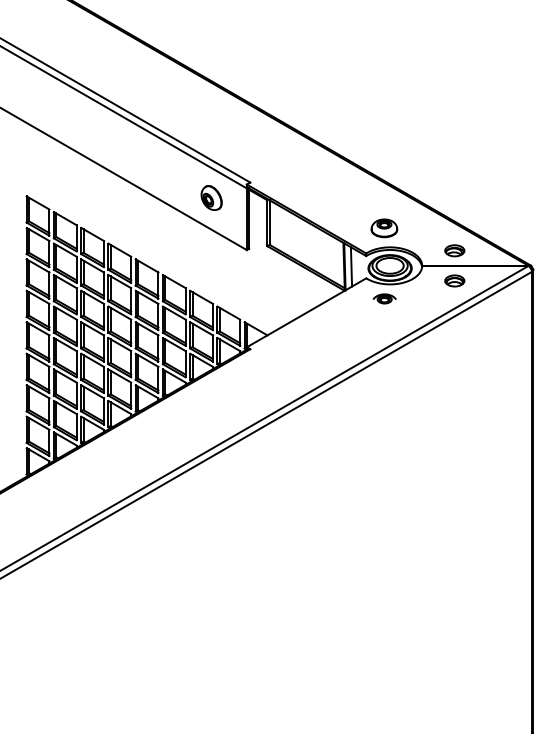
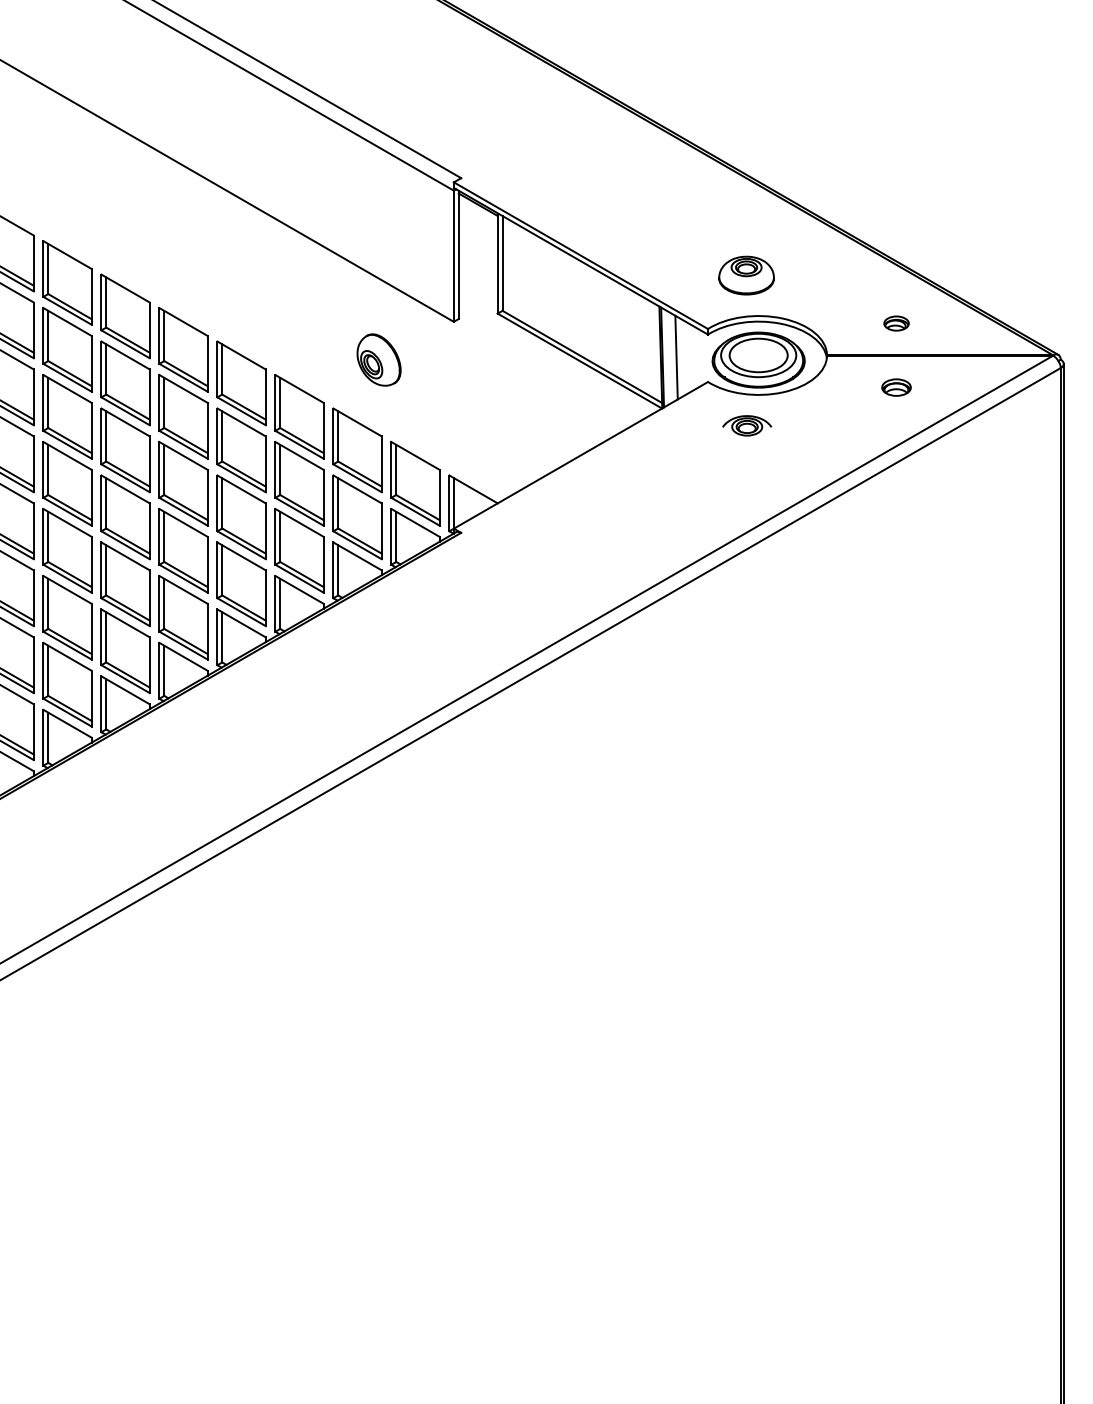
part: (211, 197) -> (378, 358), moved
part: (454, 250) -> (895, 322), size x0.6
part: (454, 280) -> (895, 386), size x0.7

